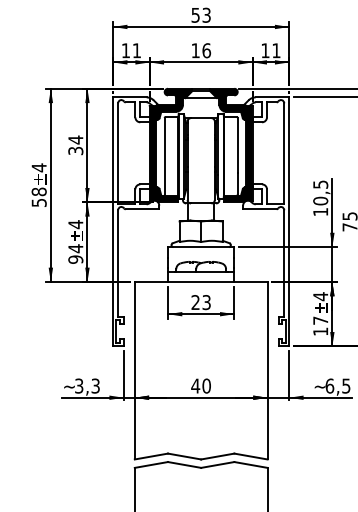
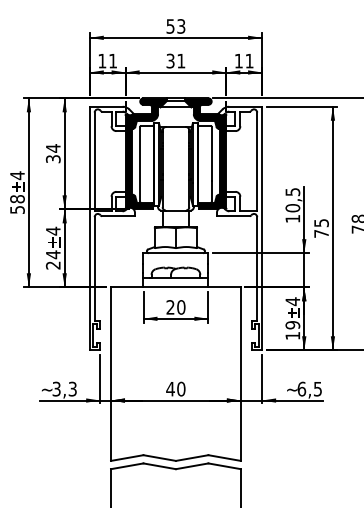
text: (200, 50) -> (175, 60), 16 -> 31
text: (76, 259) -> (53, 265), 94 -> 24
text: (206, 302) -> (181, 307), 23 -> 20
text: (320, 321) -> (292, 325), 17 -> 19

